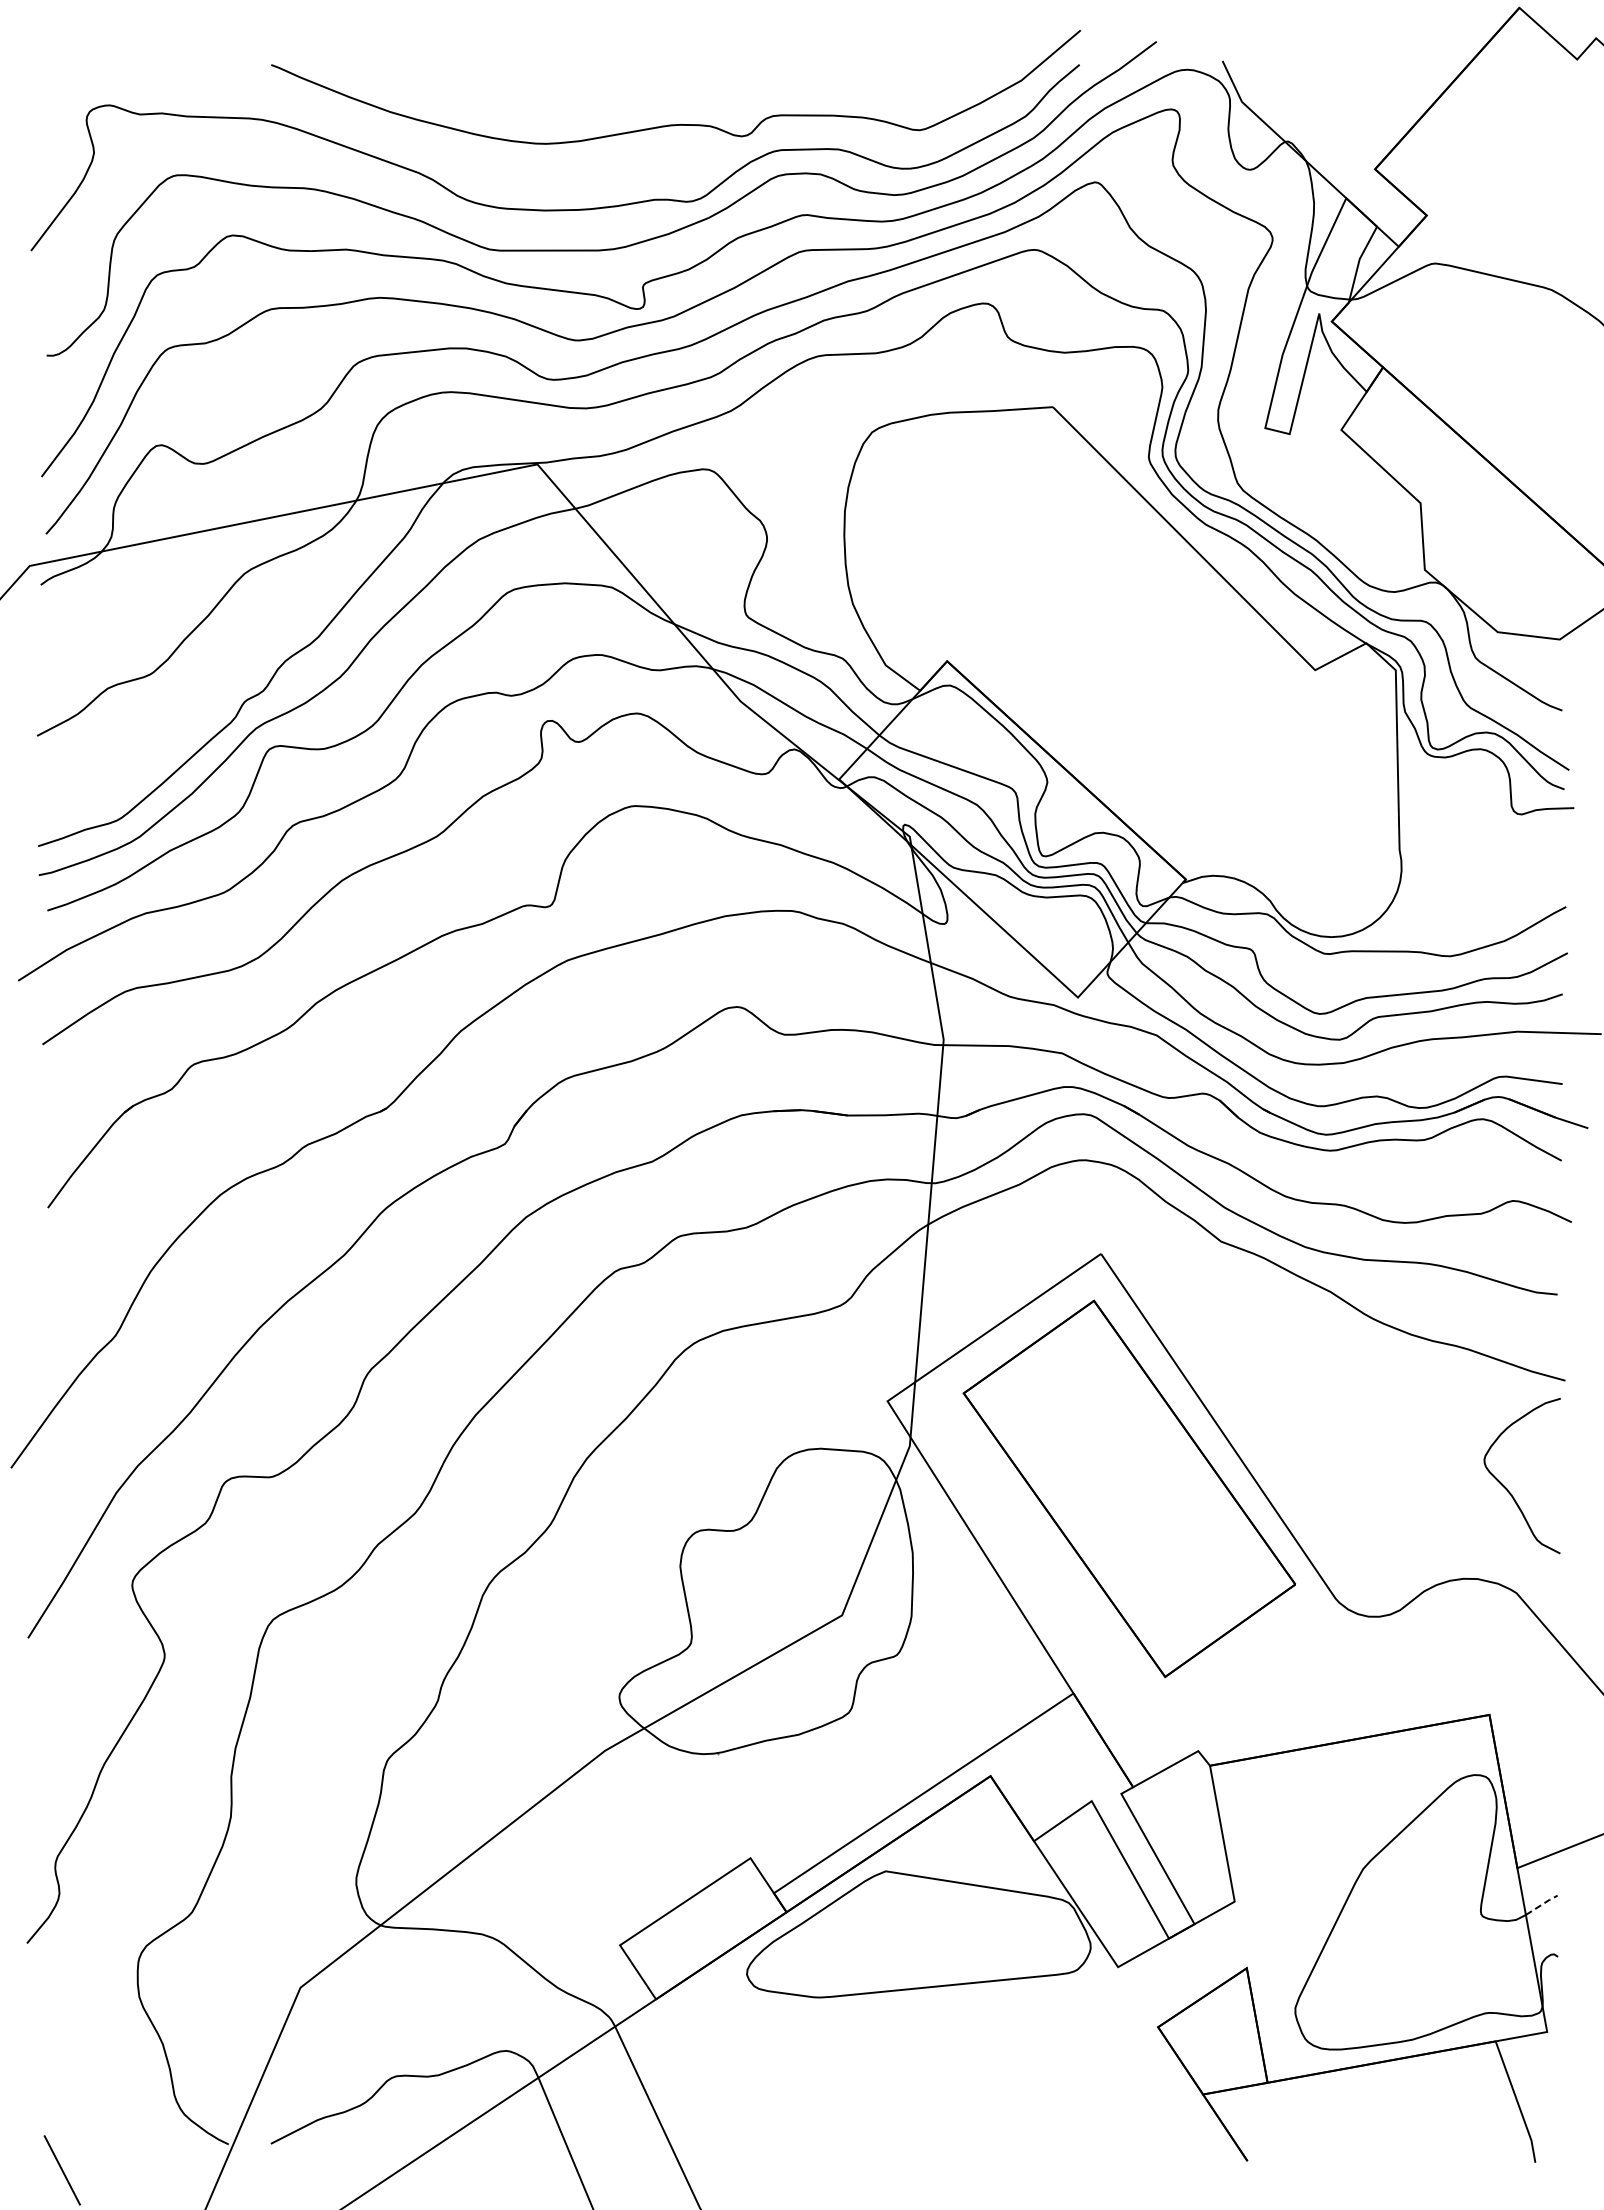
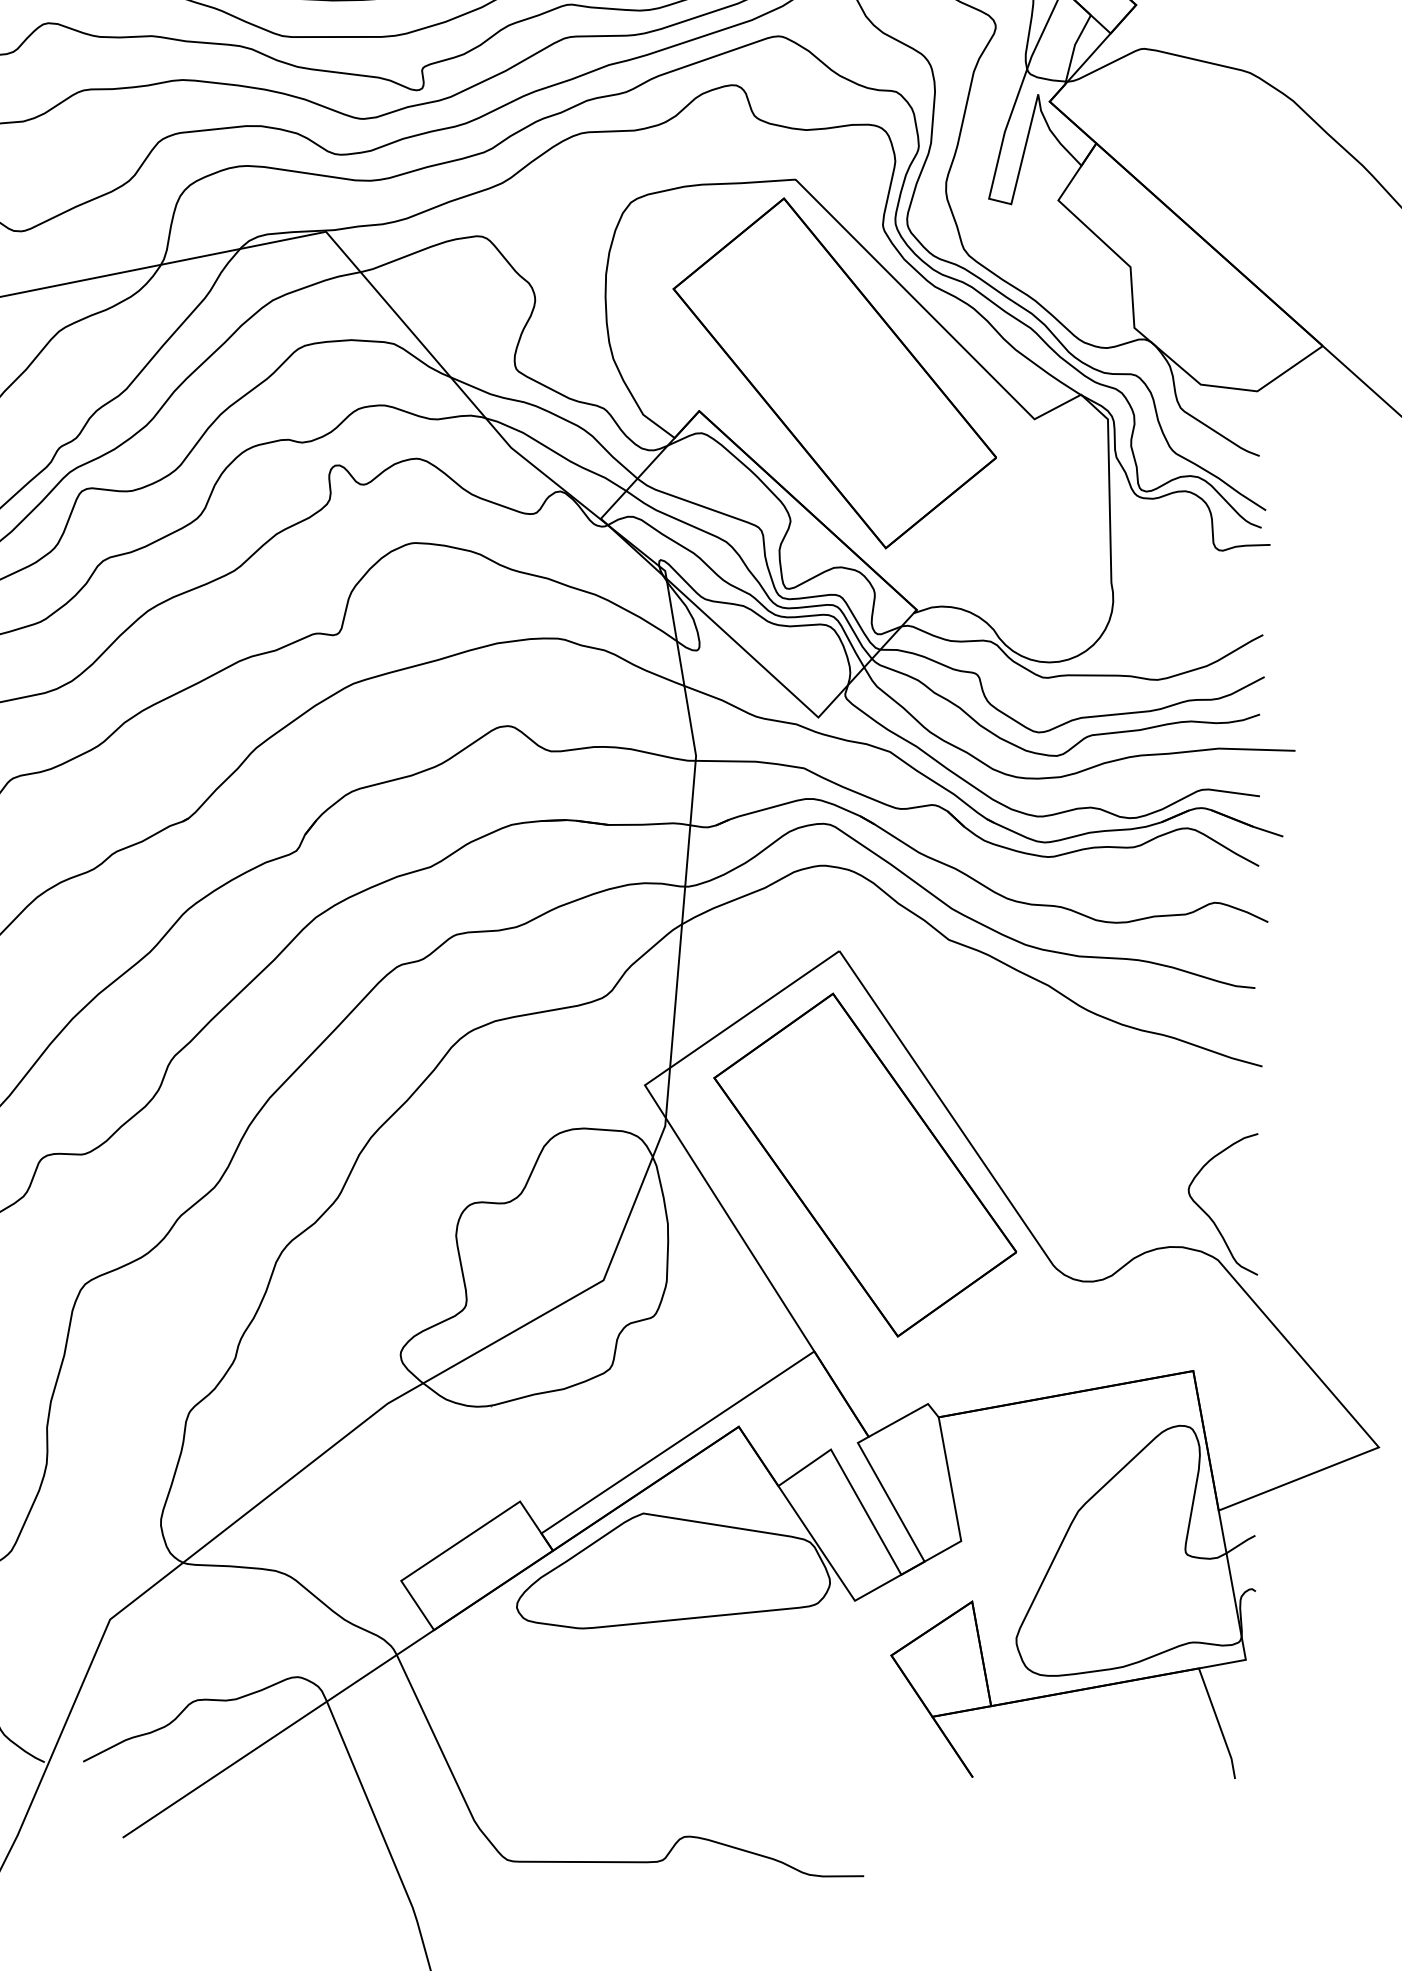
part: (1095, 619) -> (834, 373), added
curve: (1507, 1488) -> (1209, 1215), moved
line: (1542, 1904) -> (1241, 1543), dashed -> solid

